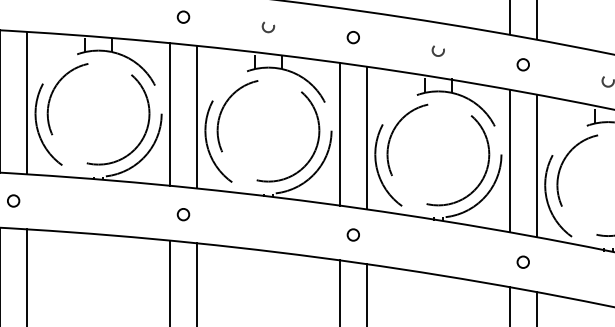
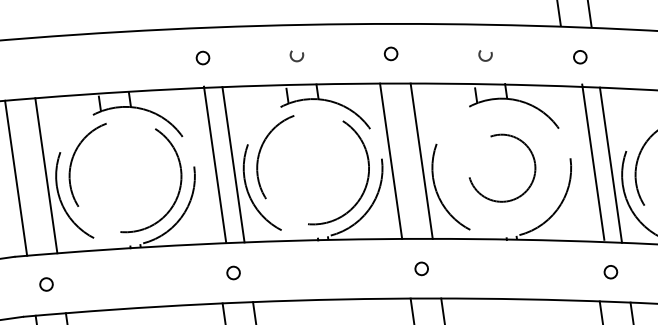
line: (169, 114) -> (214, 164), moved
circle: (438, 154) -> (501, 168), size x0.6
line: (509, 160) -> (593, 161), moved

